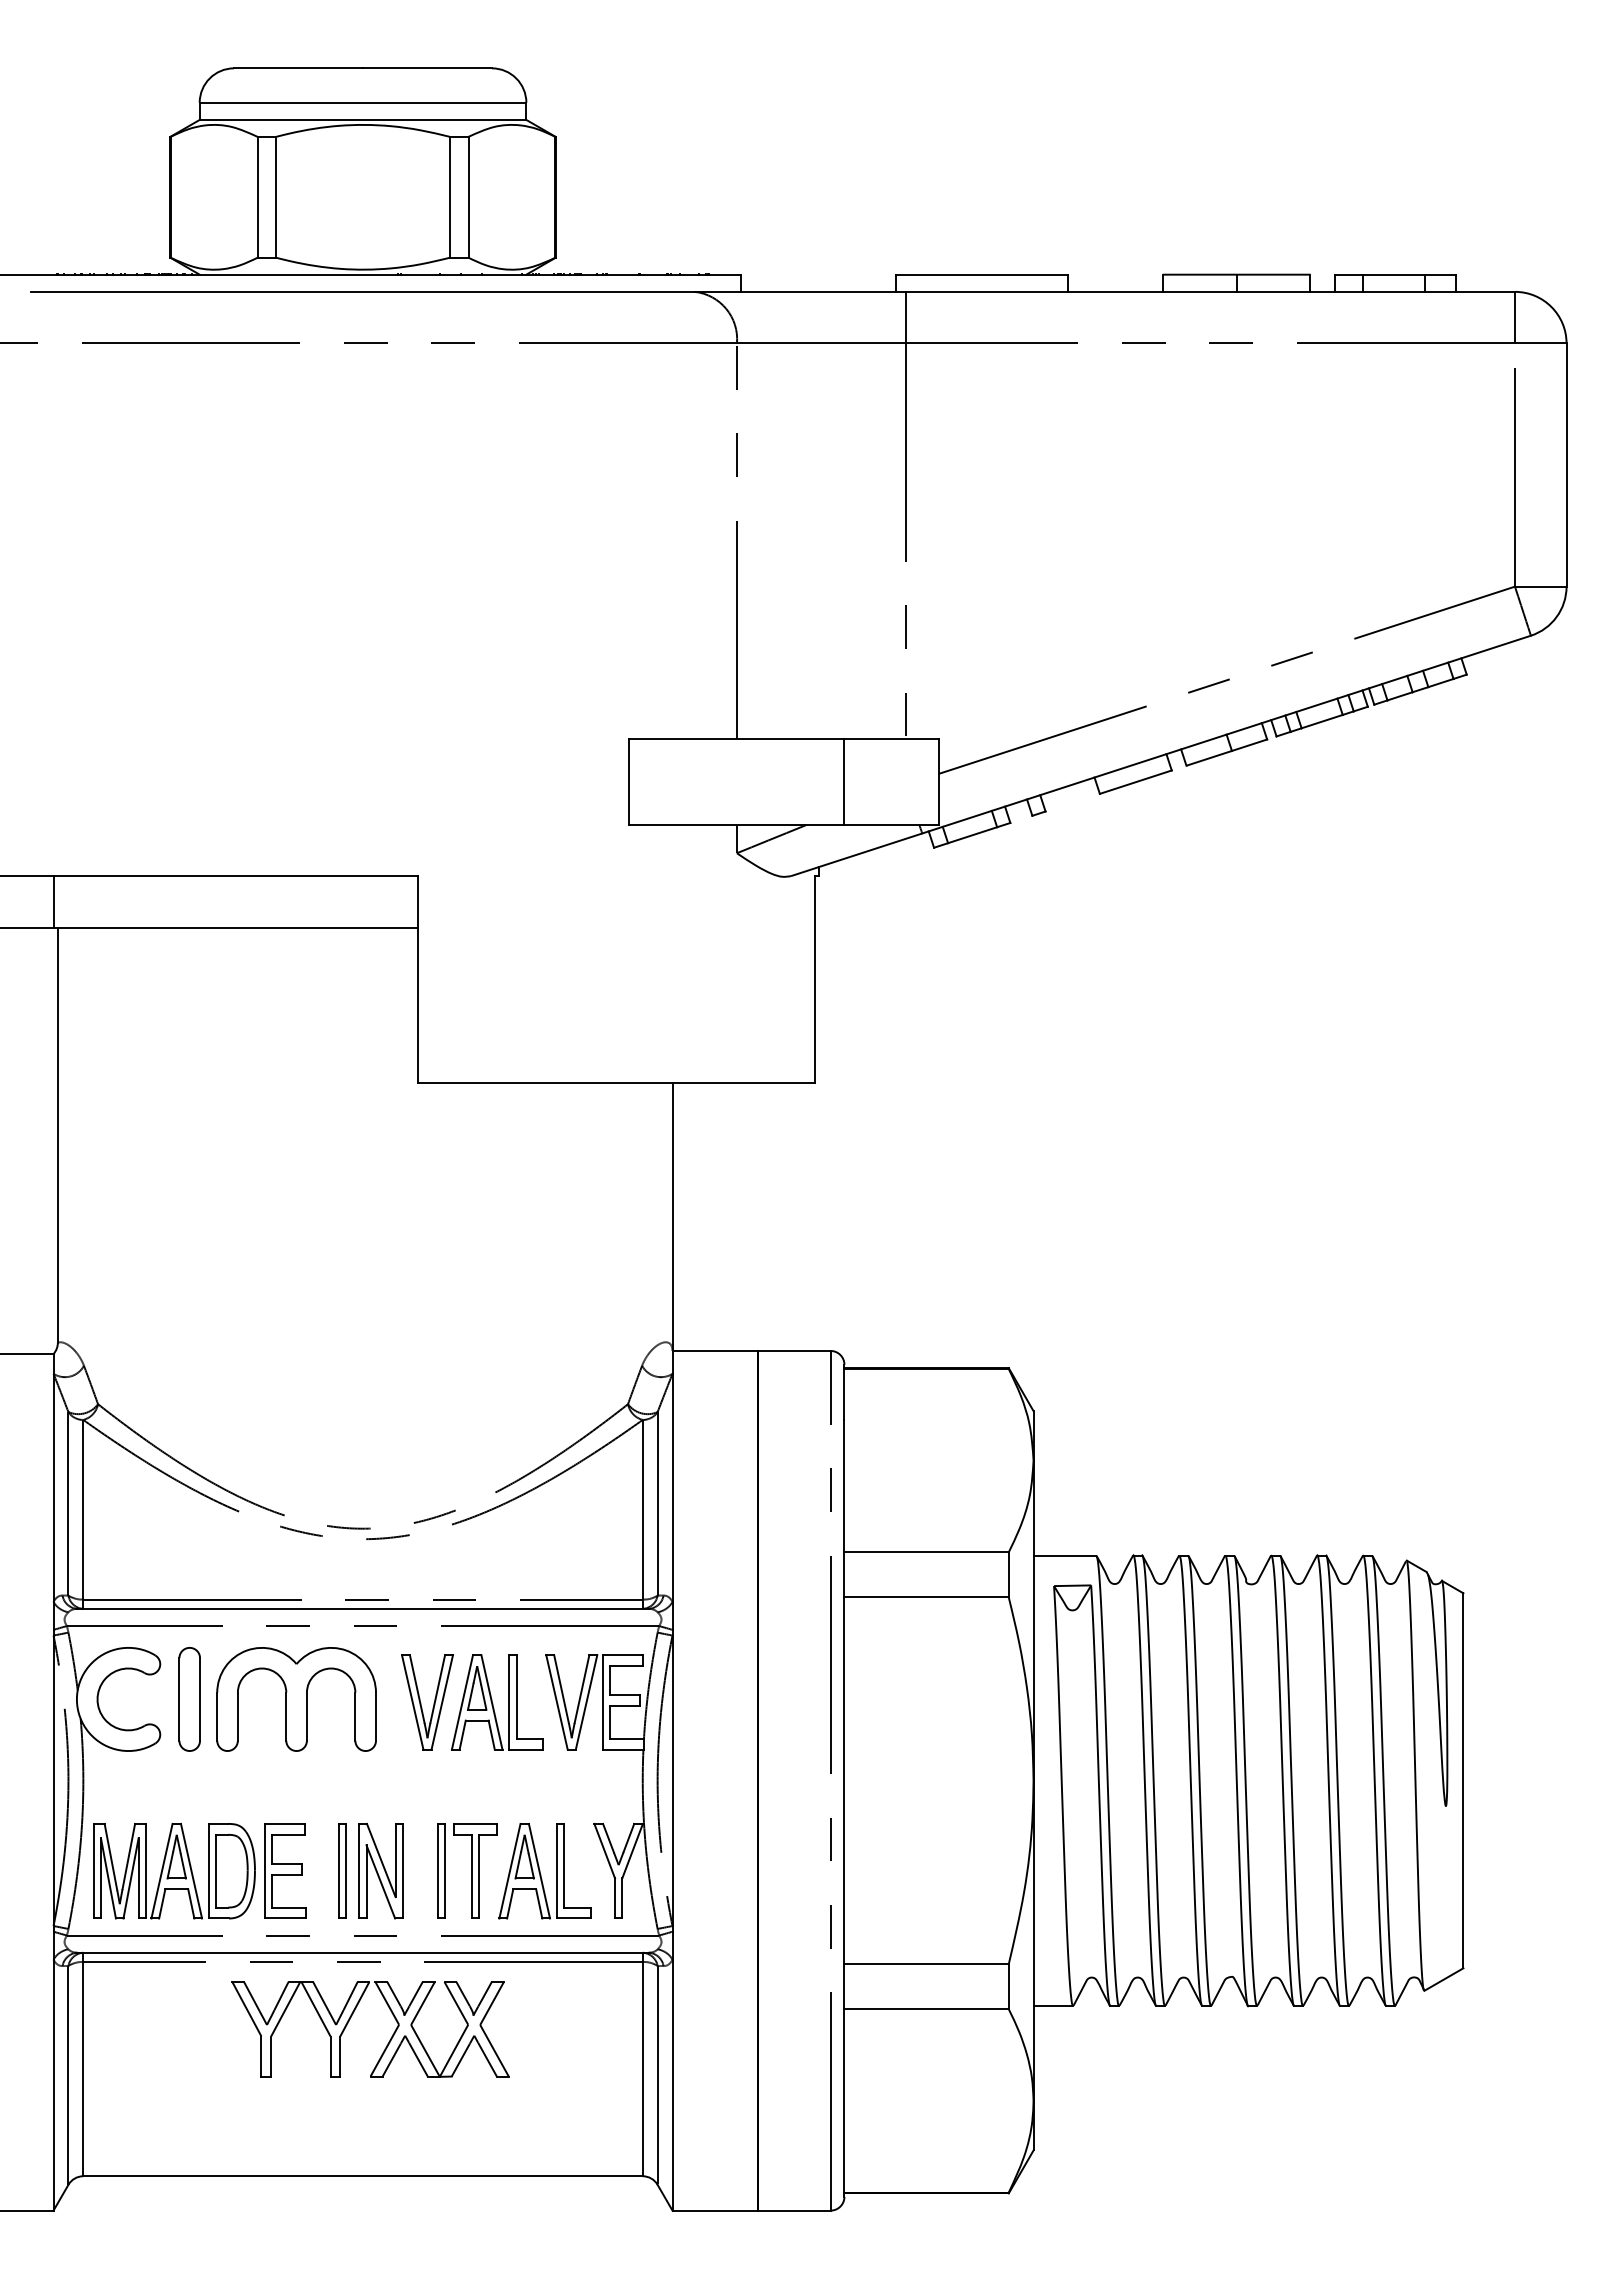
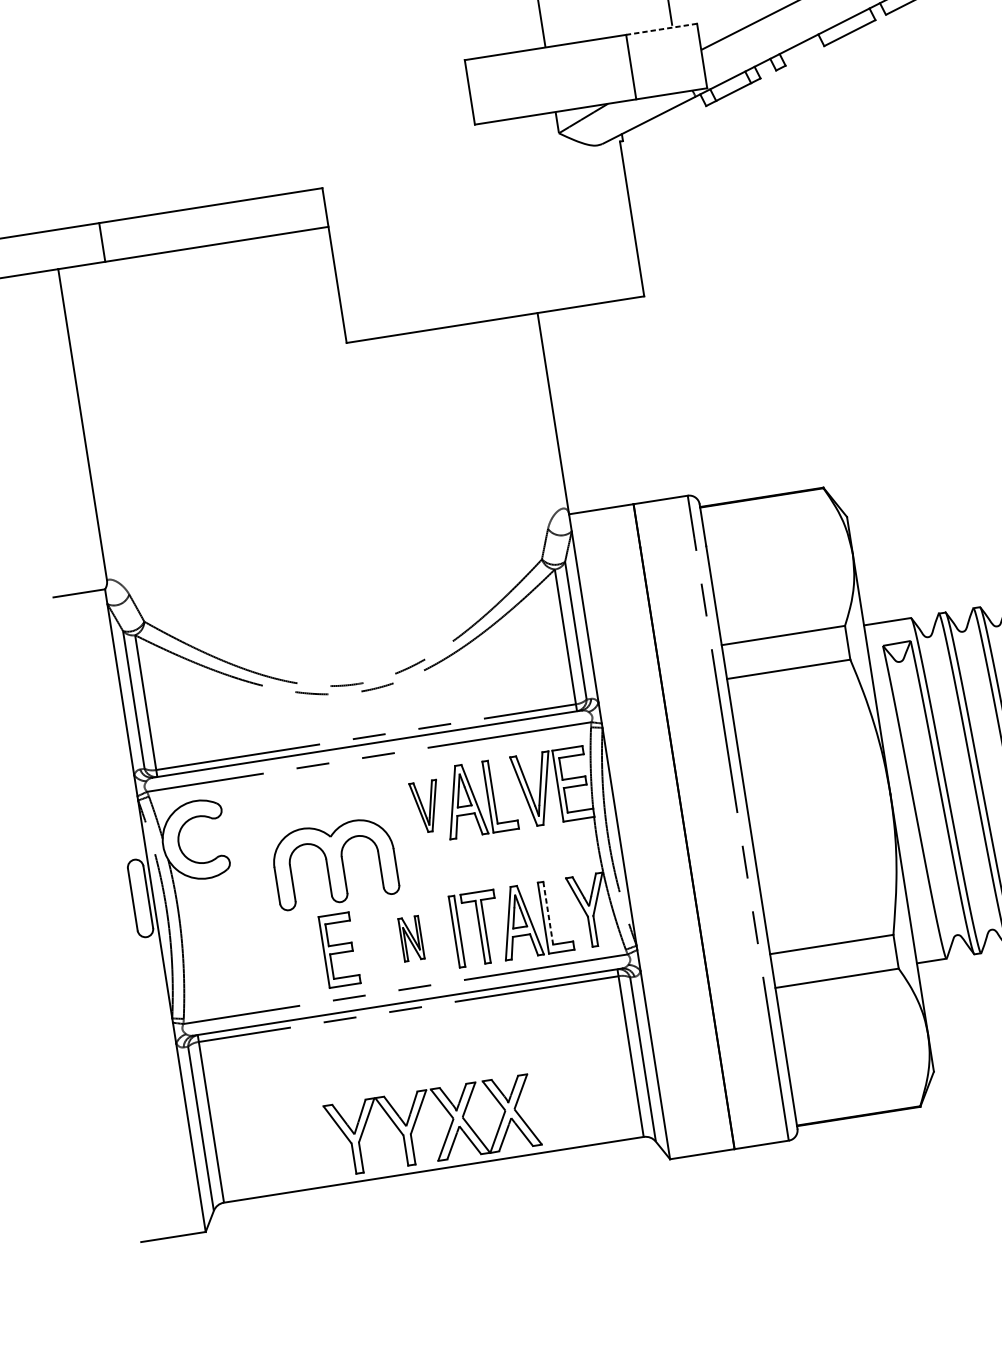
line: (891, 738) -> (661, 29), solid -> dashed
line: (53, 902) -> (102, 242), moved
part: (189, 1699) -> (140, 898), moved
part: (296, 1699) -> (334, 863), moved
part: (427, 1702) -> (426, 806), size x0.7
line: (564, 1865) -> (548, 913), solid -> dashed
part: (342, 1870) -> (382, 942), removed
part: (380, 1870) -> (411, 938), size x0.6
part: (174, 1871) -> (256, 963), removed
part: (388, 2041) -> (447, 1132), moved

